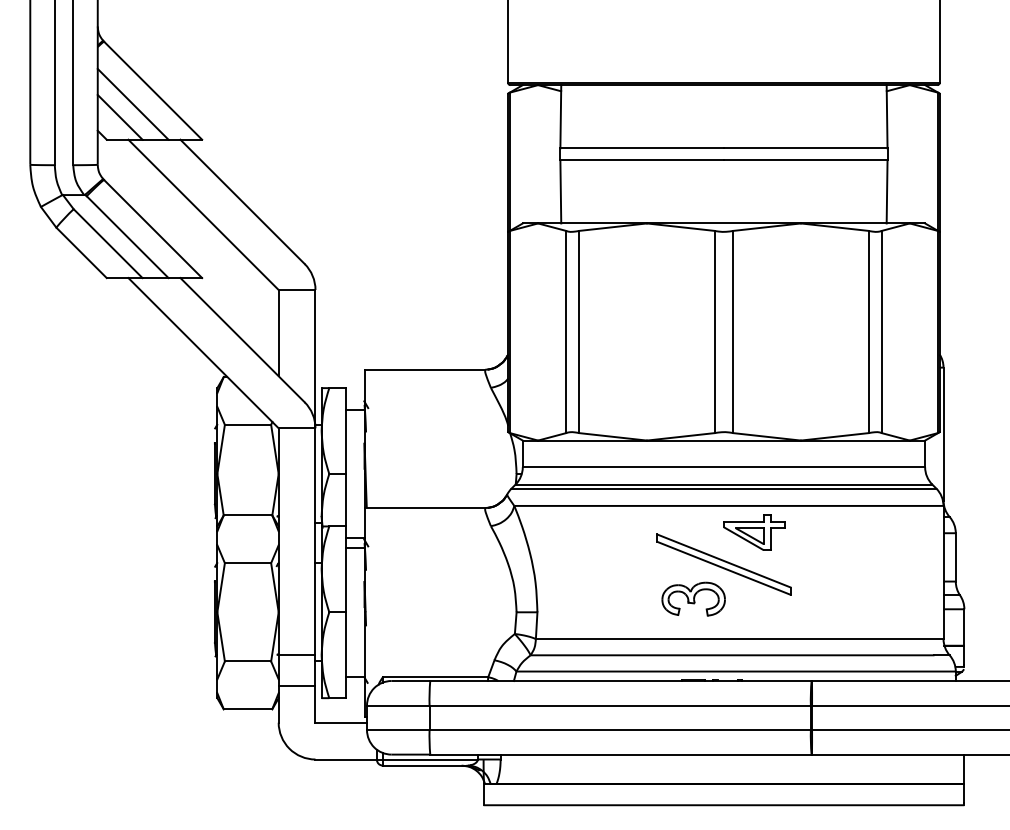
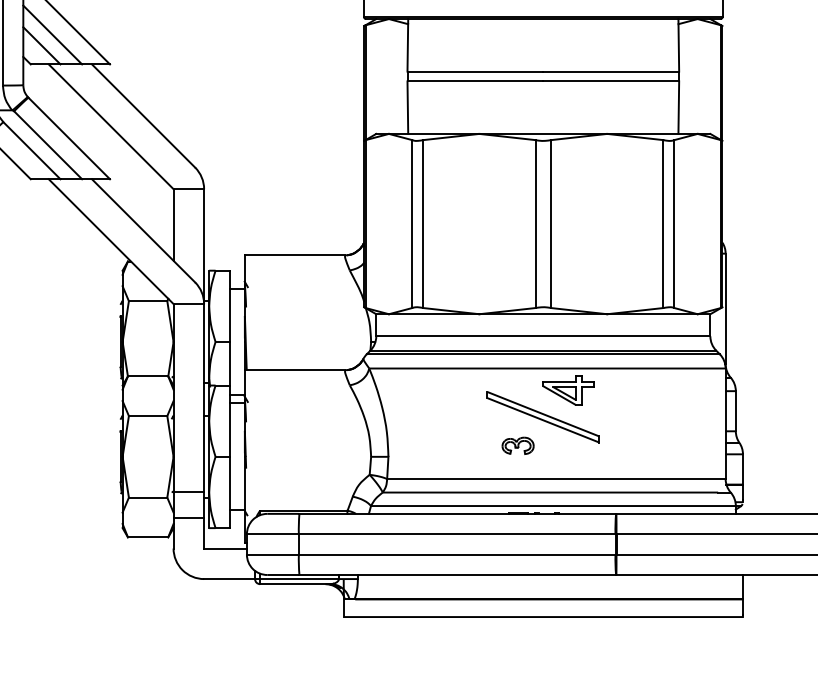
part: (693, 598) -> (518, 445), size x0.6

